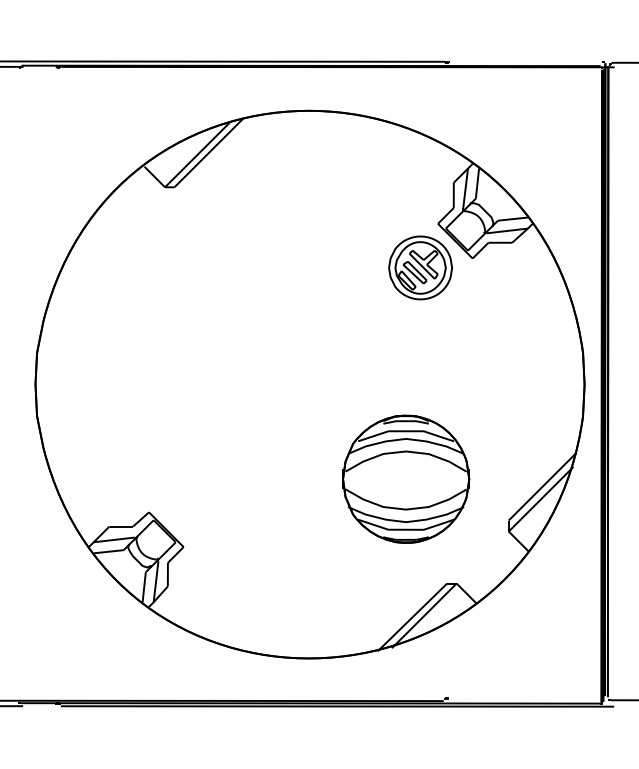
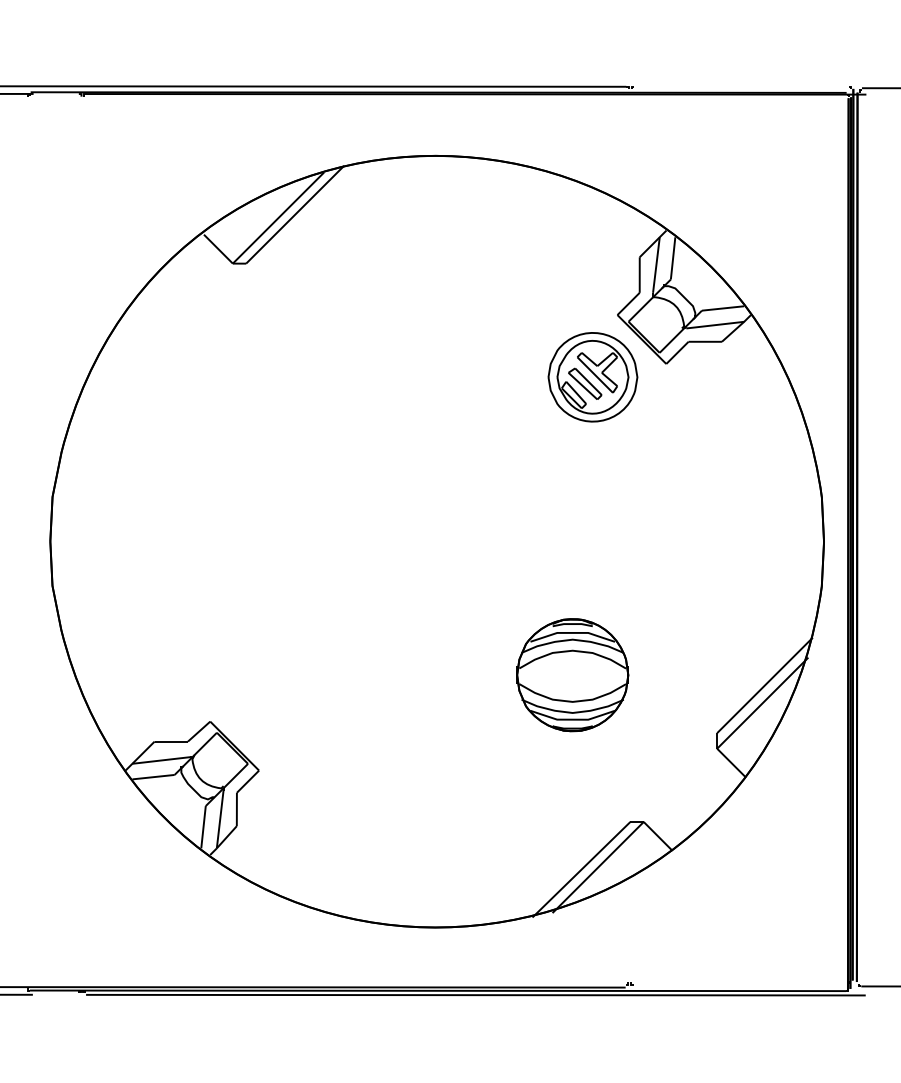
part: (406, 479) -> (572, 675), size x0.62

